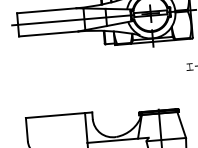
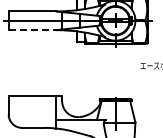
line: (48, 34) -> (32, 30), solid -> dashed

